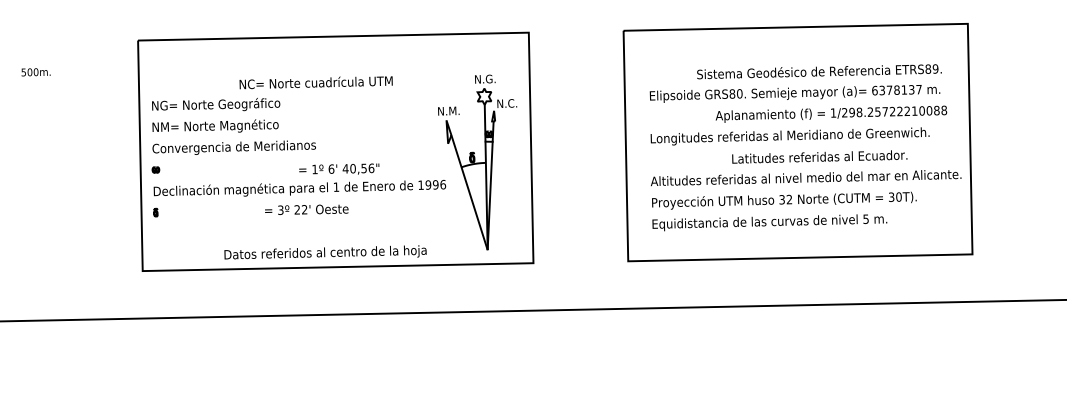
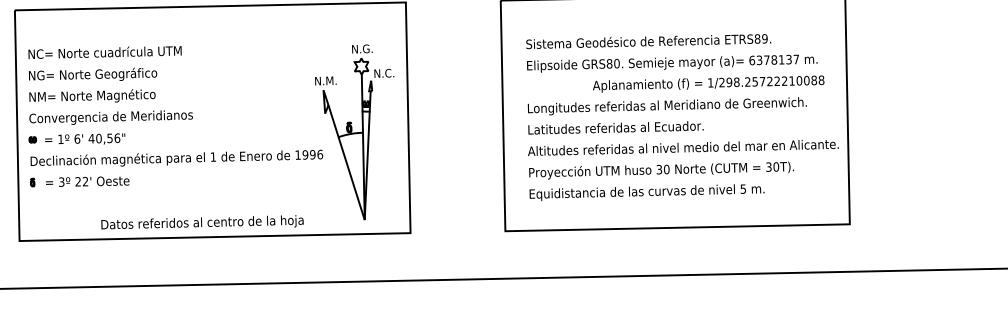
text: (819, 71) -> (648, 41), moved
text: (315, 82) -> (104, 52), moved
text: (819, 156) -> (615, 127), moved
text: (339, 168) -> (85, 138), moved
text: (789, 199) -> (666, 169), 32 -> 30
text: (306, 209) -> (87, 181), moved

